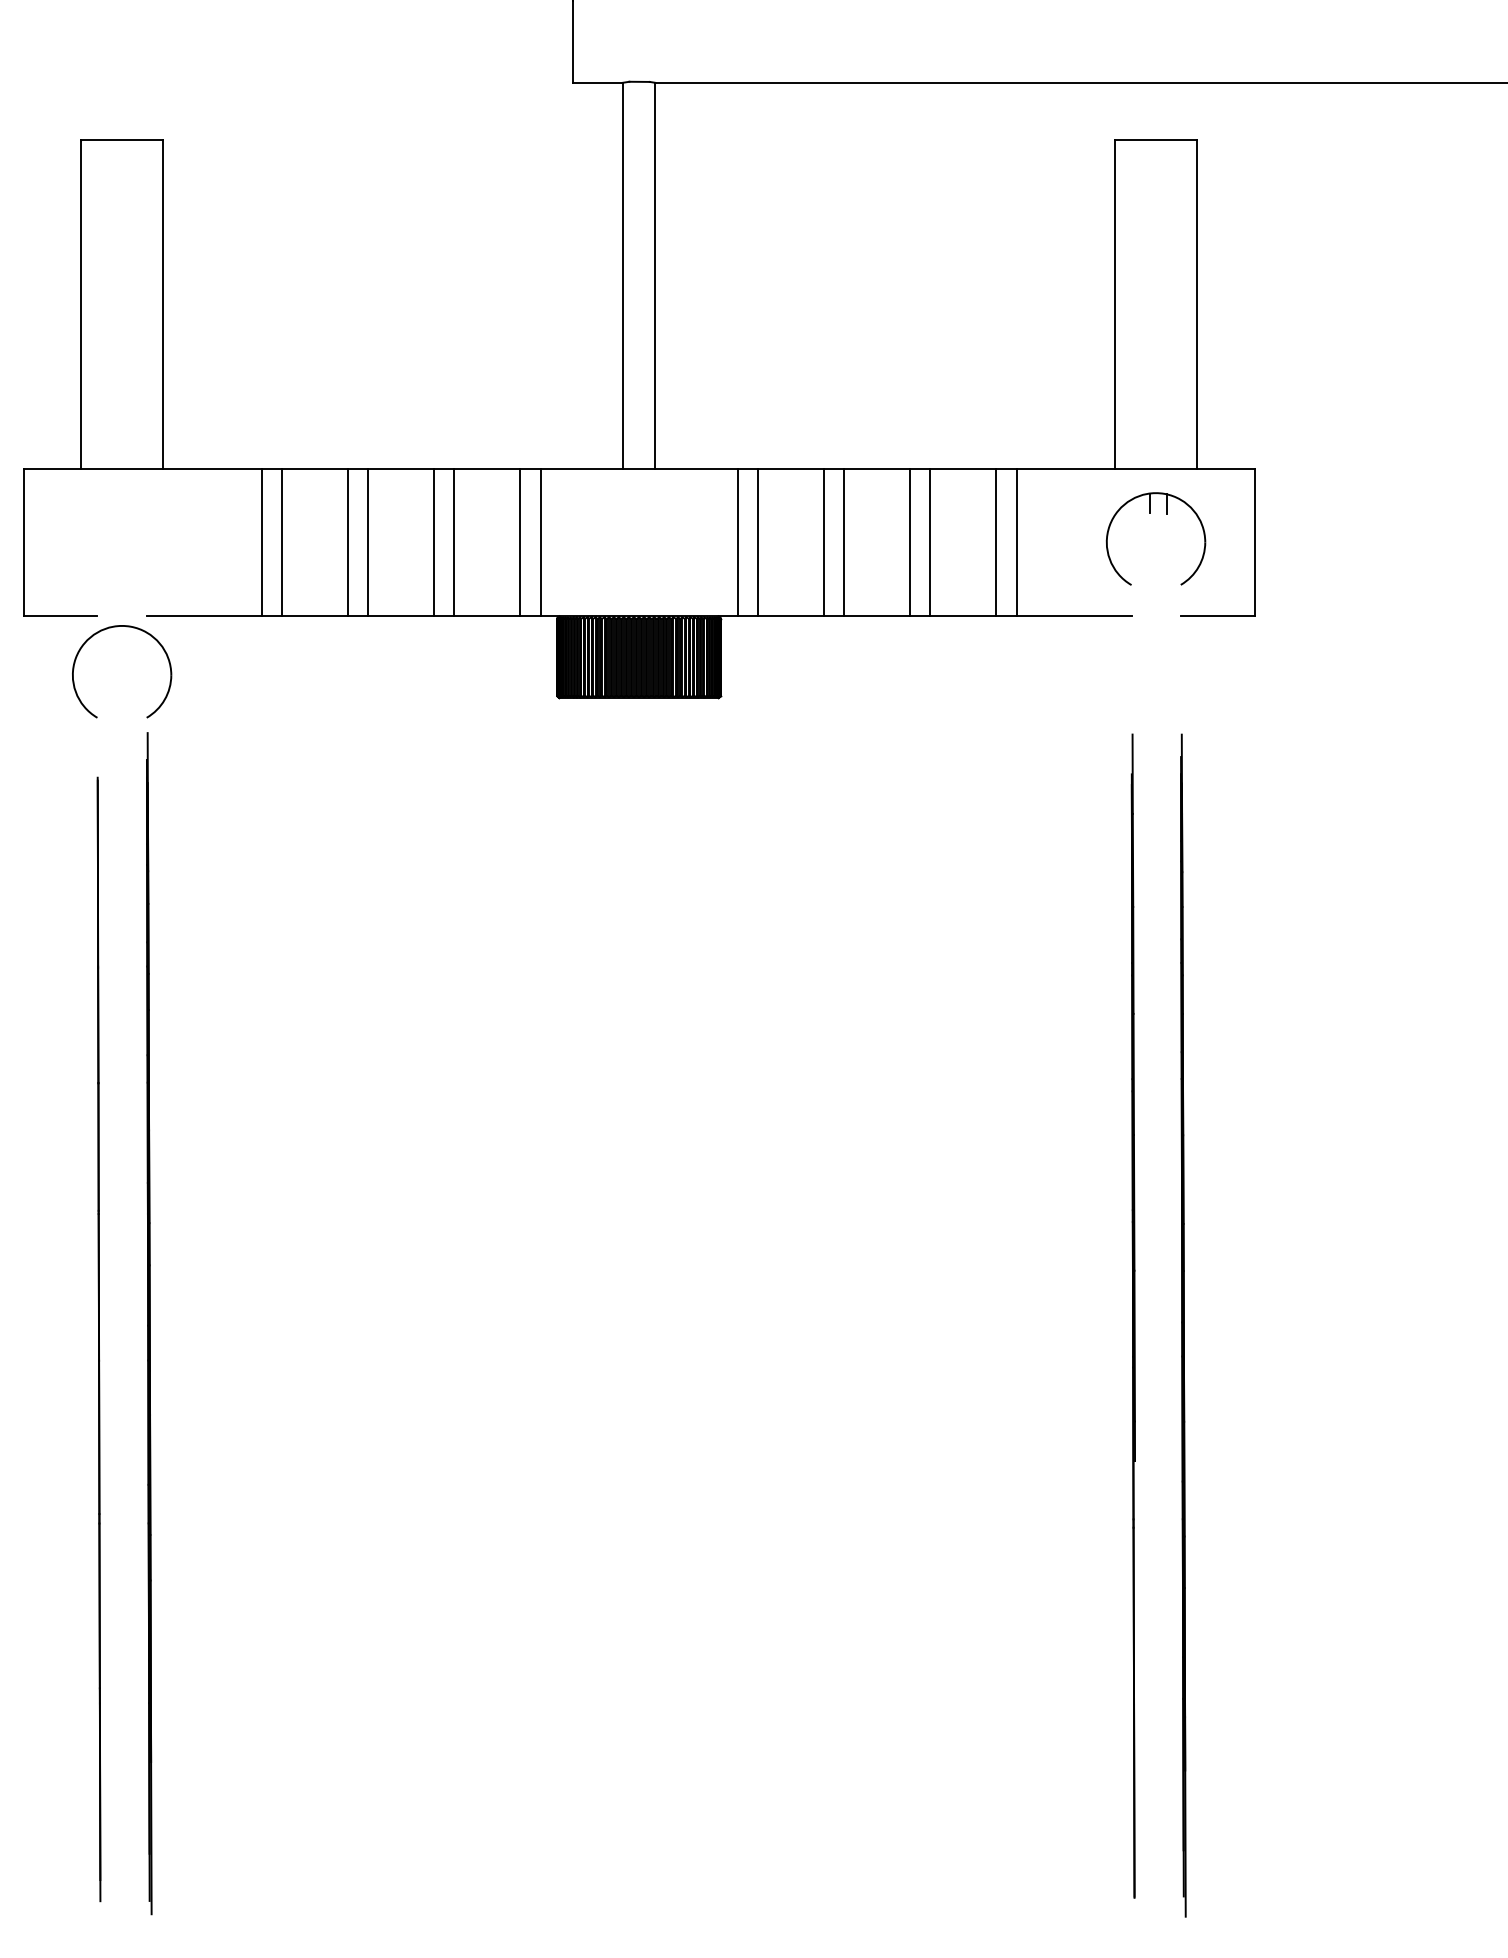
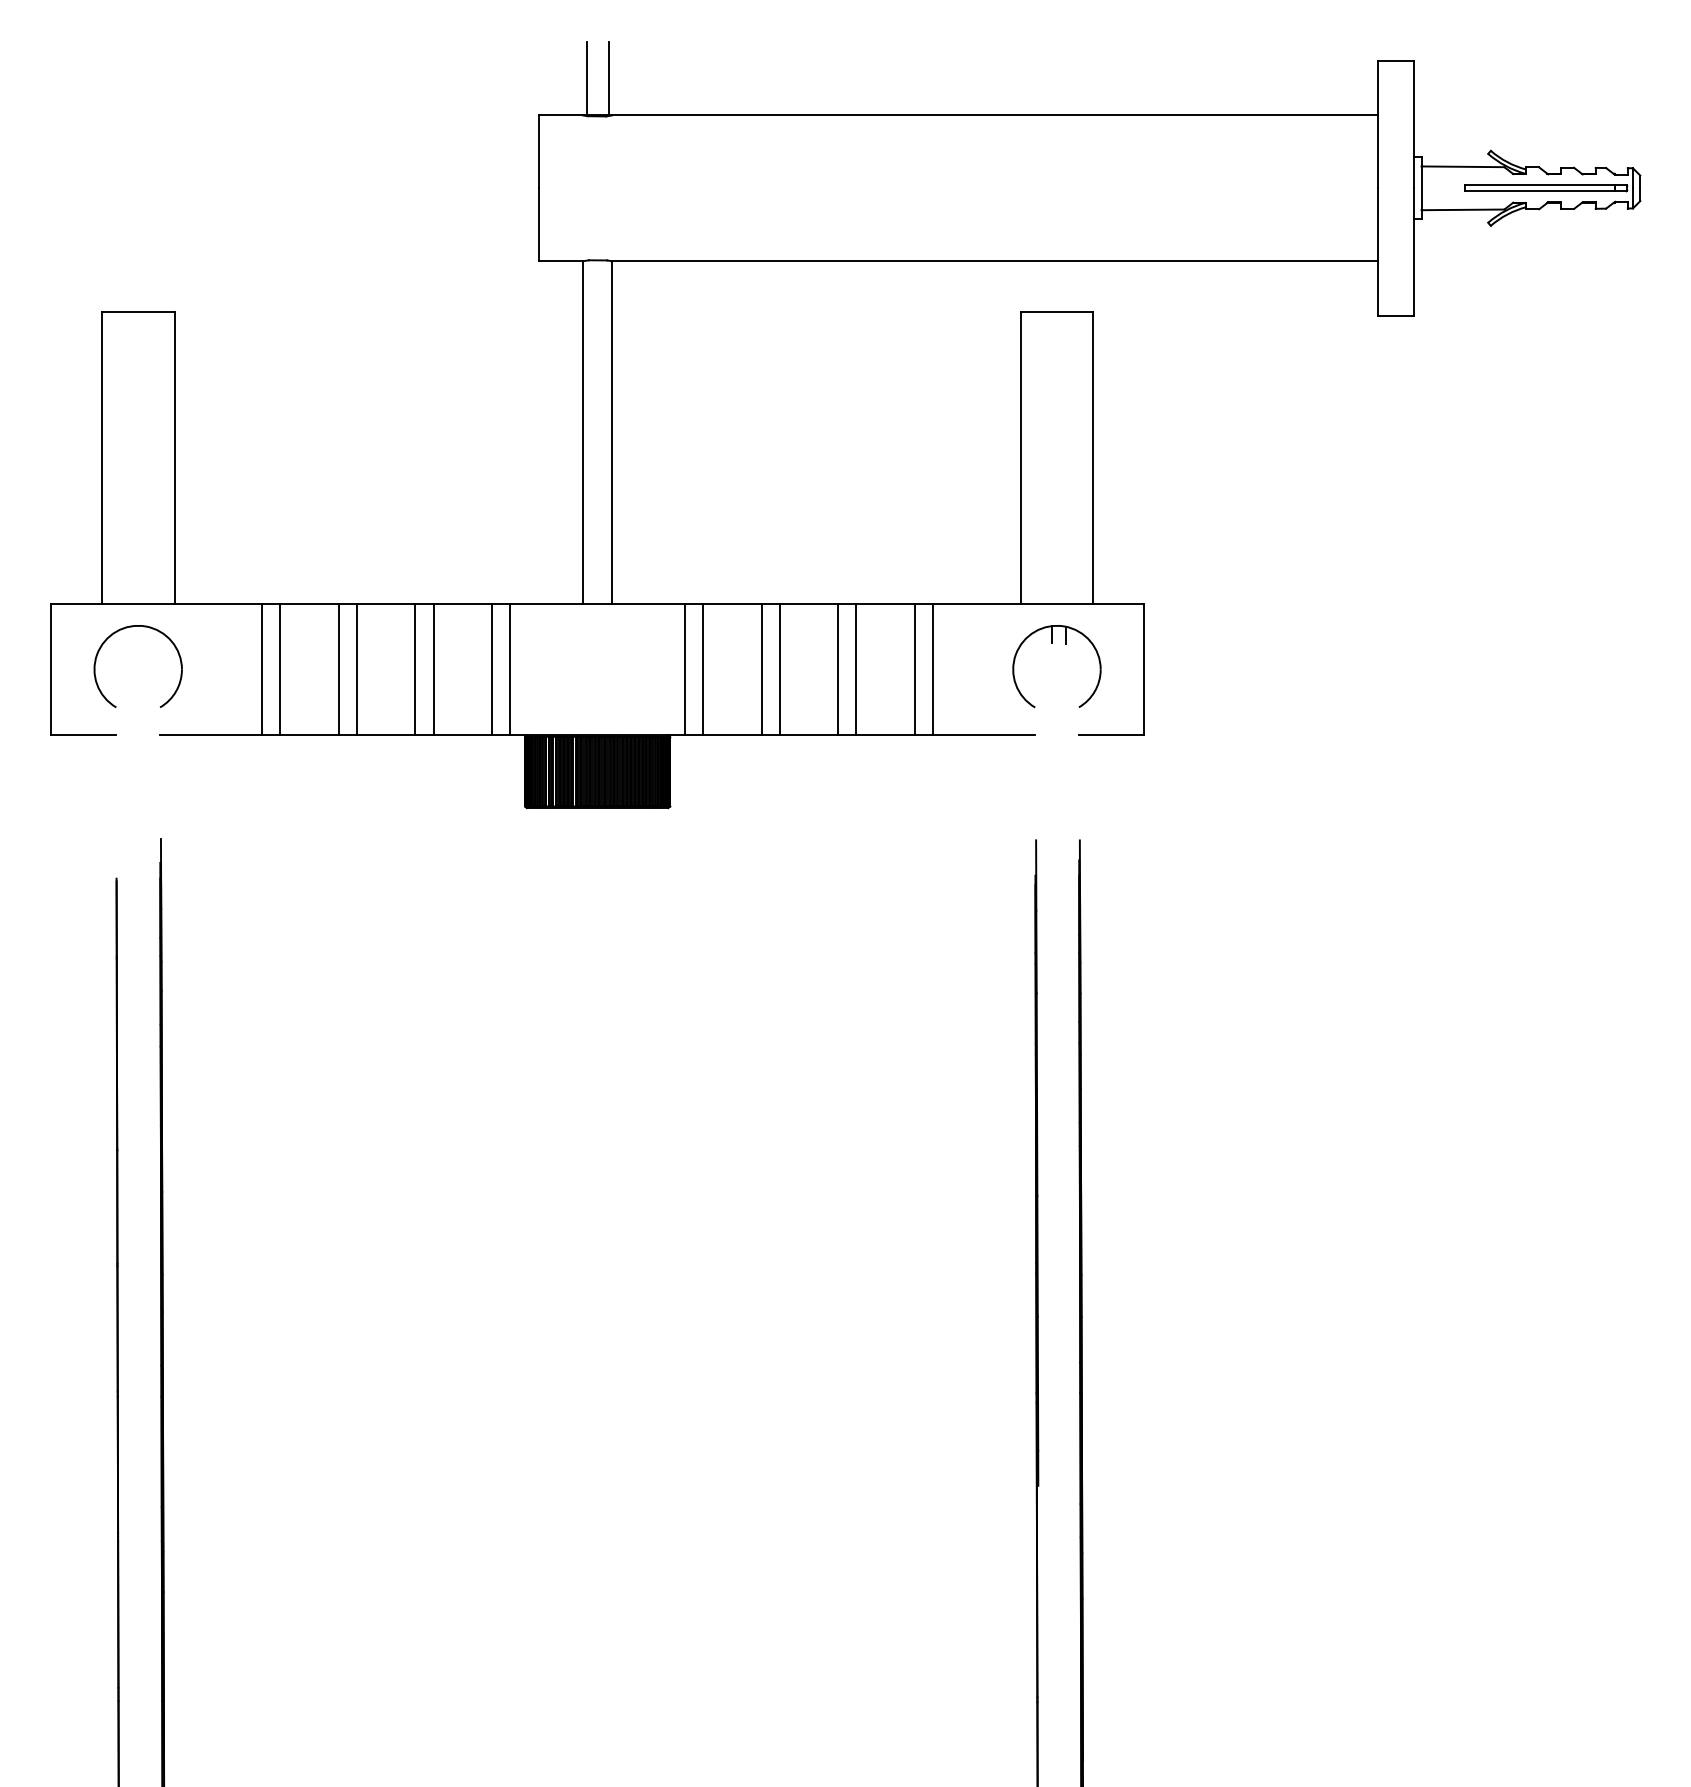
part: (106, 630) -> (124, 629), moved

